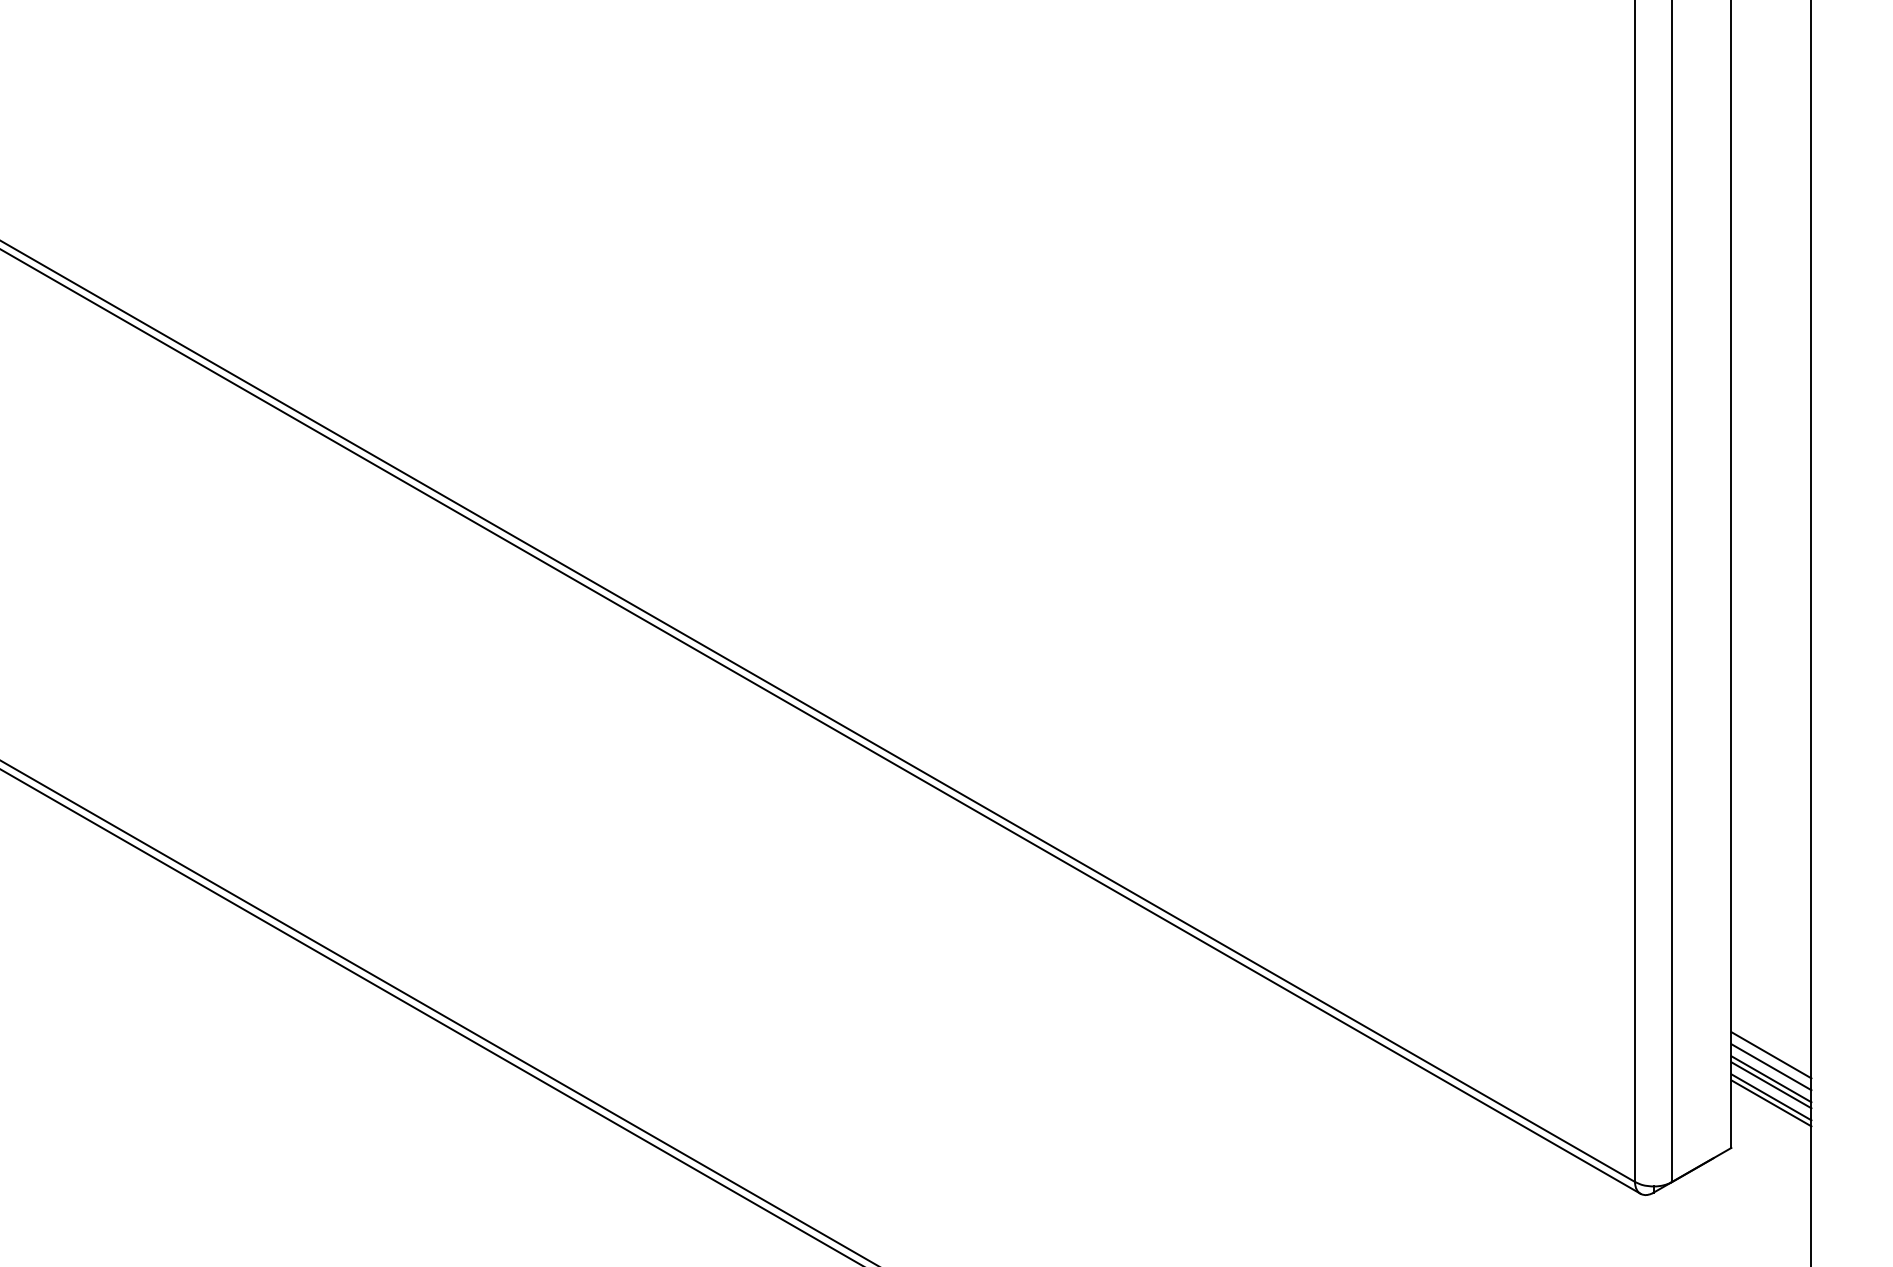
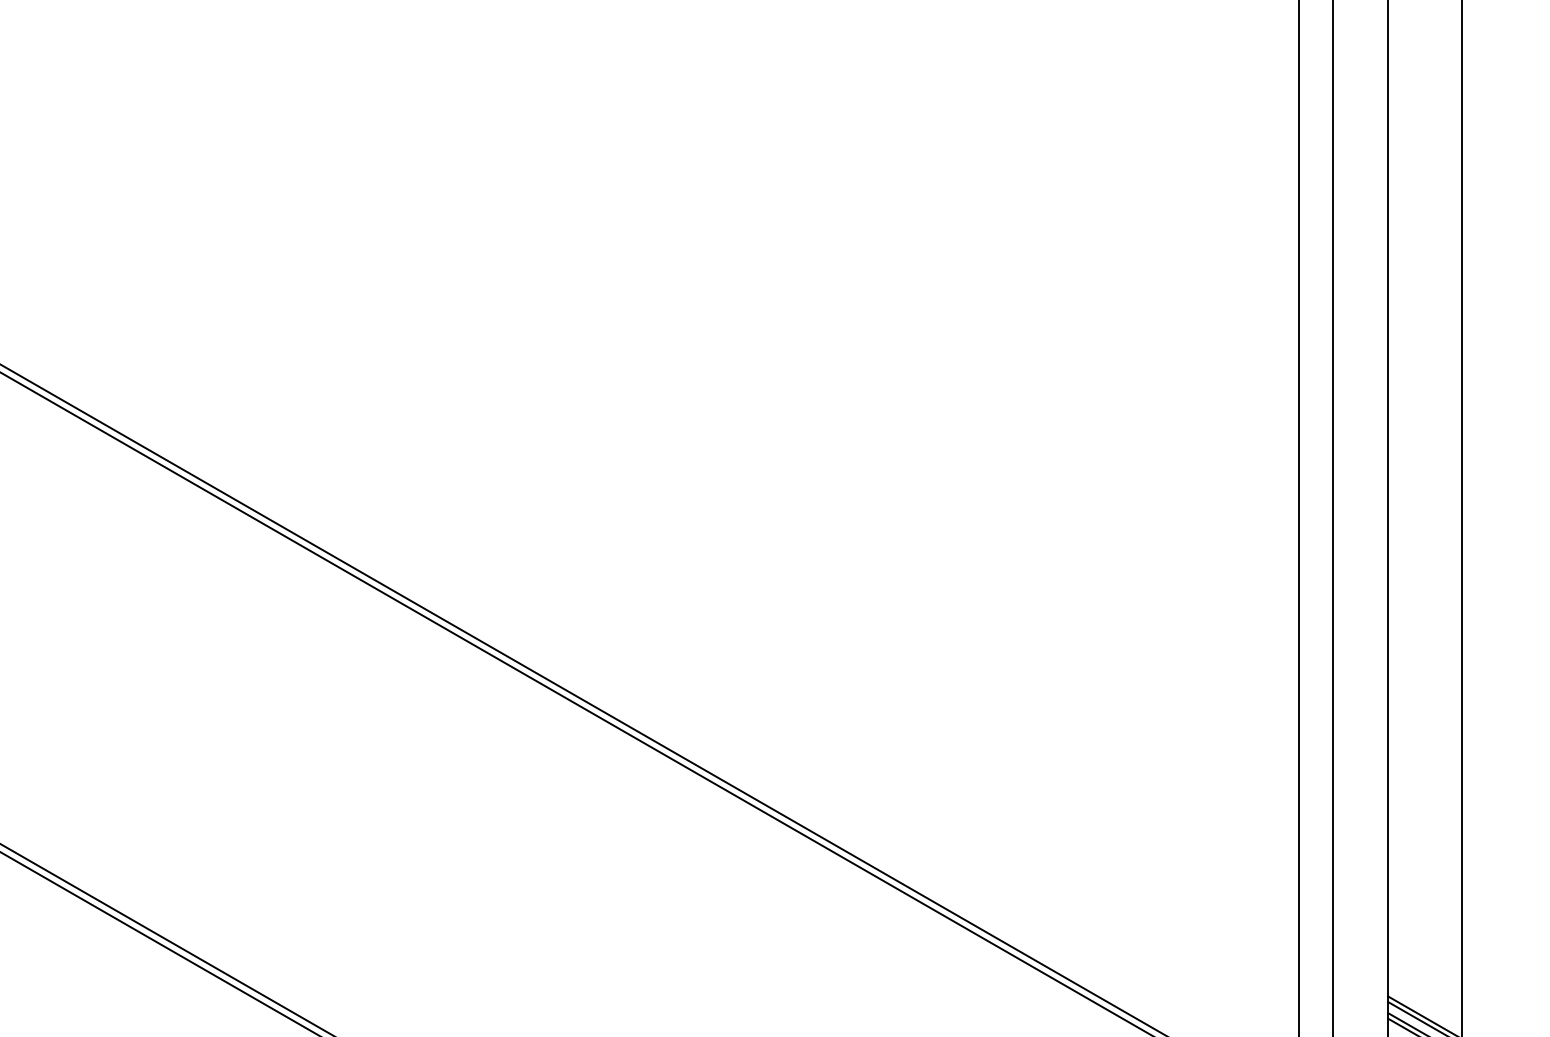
line: (1771, 1055) -> (1425, 995), removed
line: (1771, 1067) -> (1425, 1006), removed

